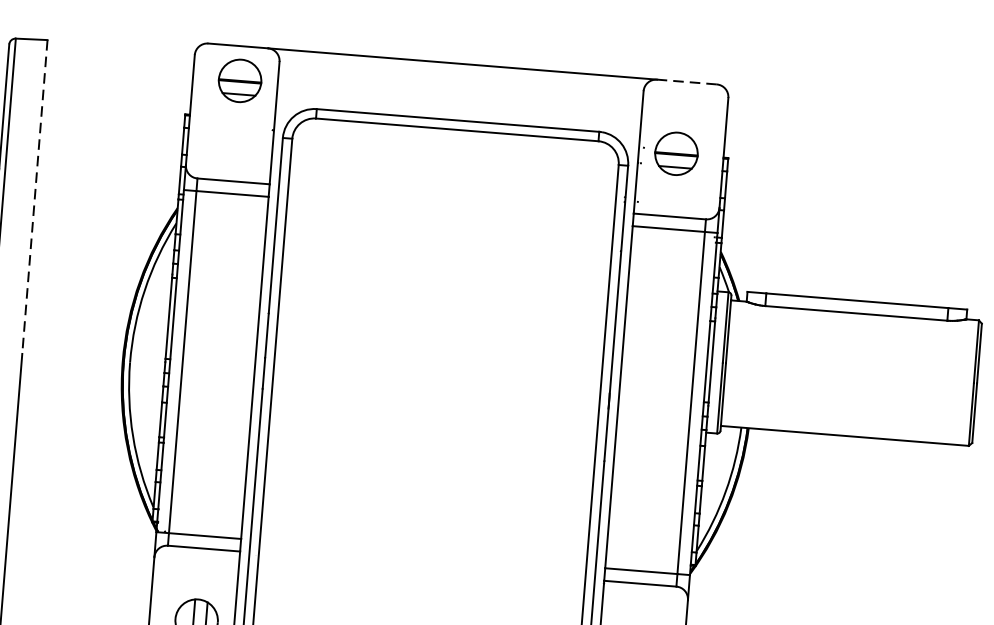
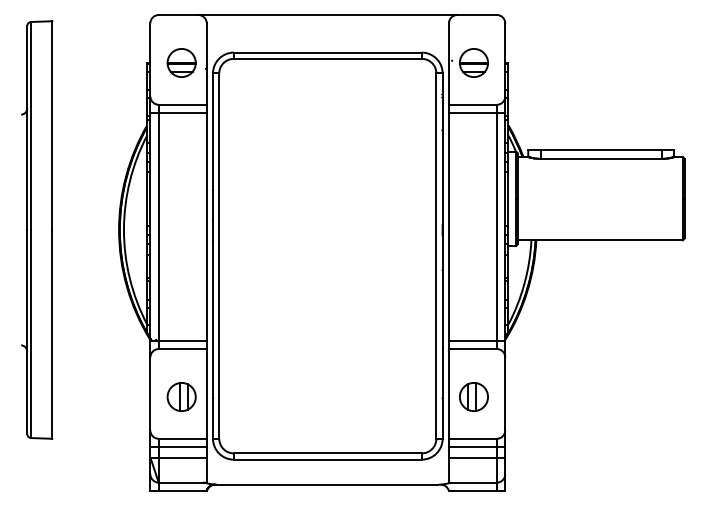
part: (239, 80) -> (181, 62), moved
line: (687, 82) -> (477, 15), dashed -> solid
line: (35, 198) -> (52, 126), dashed -> solid

